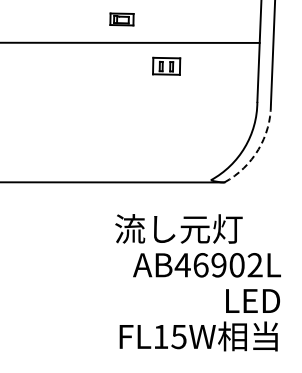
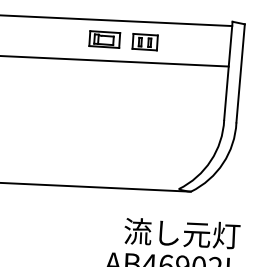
part: (121, 19) -> (104, 39), size x1.43
part: (166, 65) -> (145, 41), moved
arc: (258, 149) -> (223, 163), dashed -> solid
text: (178, 228) -> (181, 233), moved

